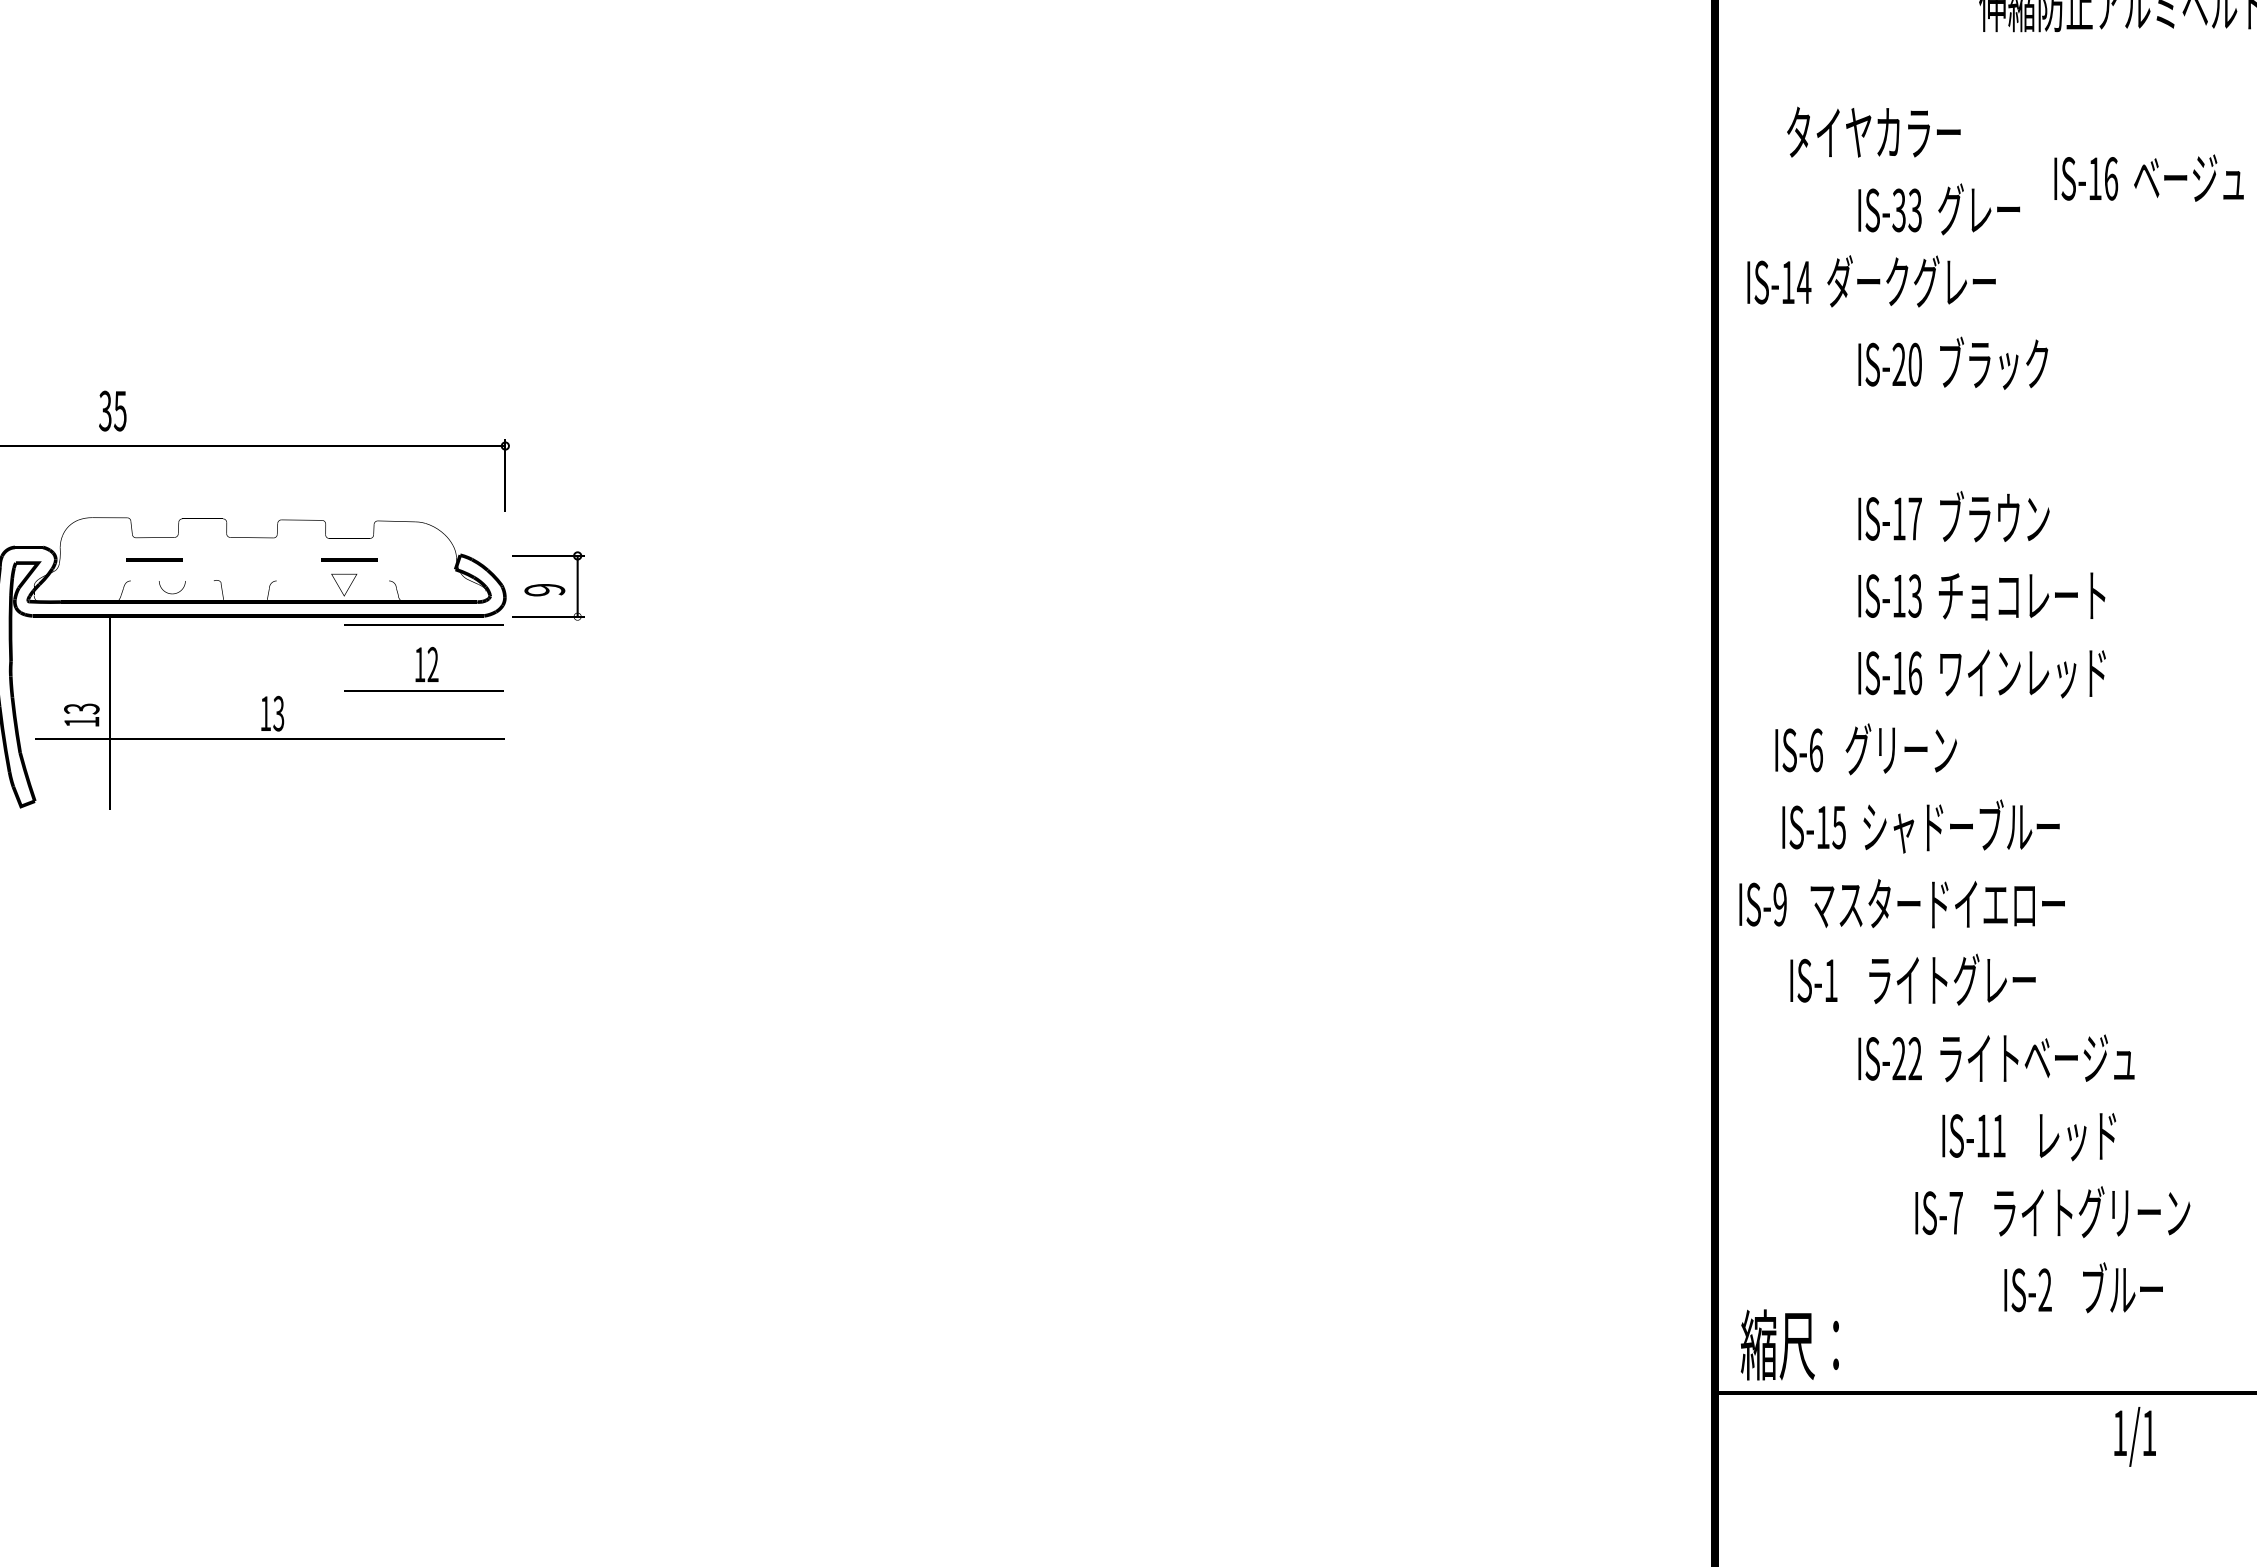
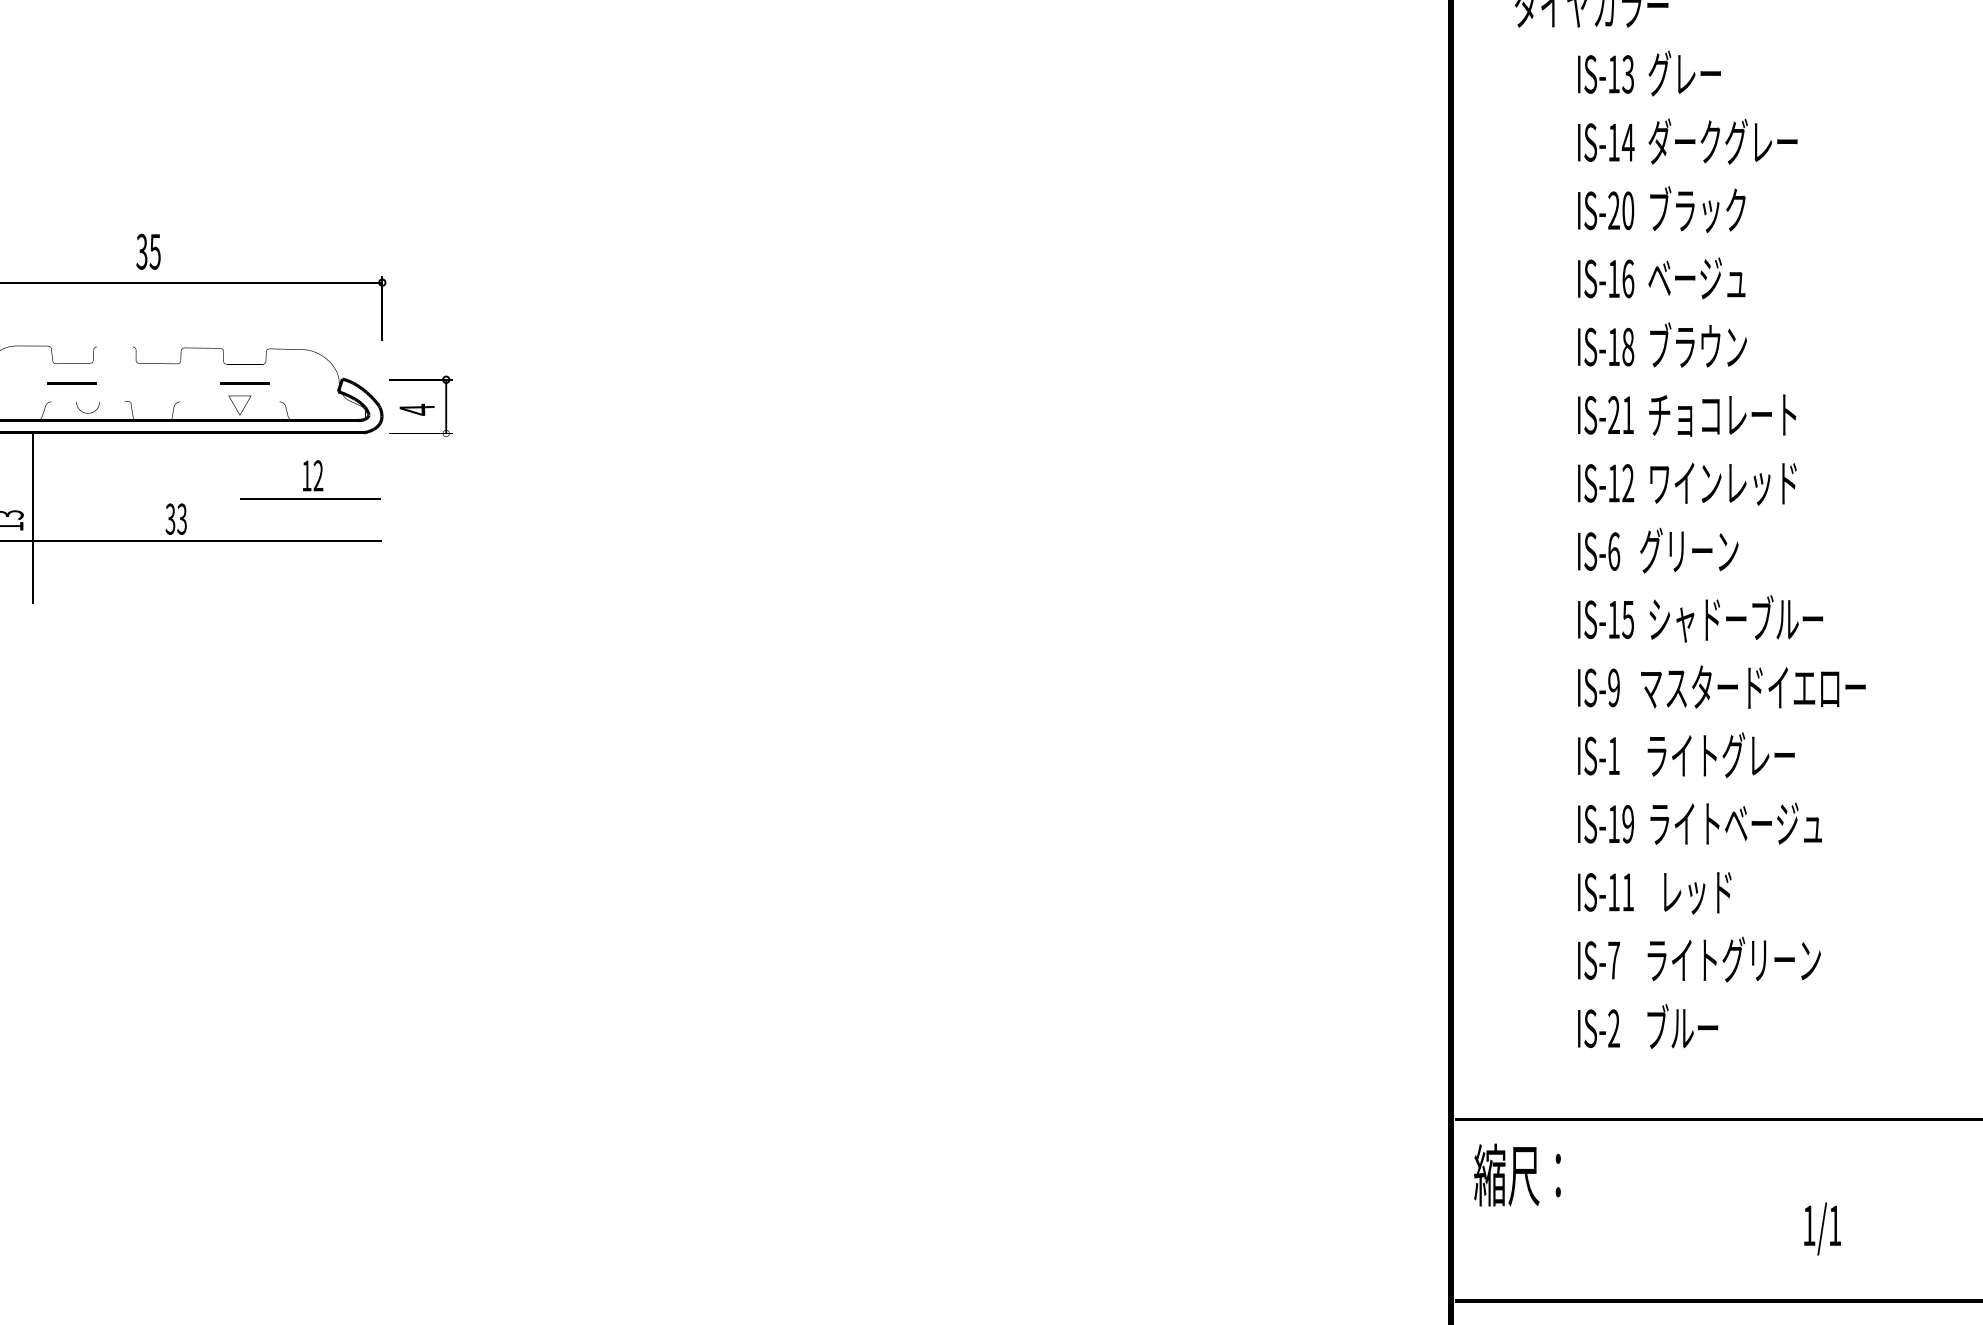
text: (2148, 177) -> (1661, 277), moved
text: (1898, 210) -> (1613, 74), IS-33 -> IS-13
text: (1871, 281) -> (1687, 141), moved
text: (112, 410) -> (148, 251), moved
text: (1914, 518) -> (1627, 346), IS-17 -> IS-18
text: (544, 589) -> (416, 409), 9 -> 4
text: (1906, 595) -> (1620, 414), IS-13 -> IS-21
line: (423, 624) -> (309, 440), removed
text: (1915, 673) -> (1628, 483), IS-16 -> IS-12
text: (265, 713) -> (170, 519), 13 -> 33
text: (1865, 749) -> (1657, 550), moved
text: (1920, 826) -> (1700, 618), moved
text: (1901, 903) -> (1721, 686), moved
text: (1912, 979) -> (1685, 754), moved
text: (1906, 1058) -> (1620, 823), IS-22 -> IS-19
text: (2029, 1137) -> (1654, 893), moved
text: (2052, 1211) -> (1699, 959), moved
text: (2083, 1287) -> (1647, 1026), moved
text: (1789, 1344) -> (1517, 1174), moved
text: (2134, 1436) -> (1822, 1228), moved

